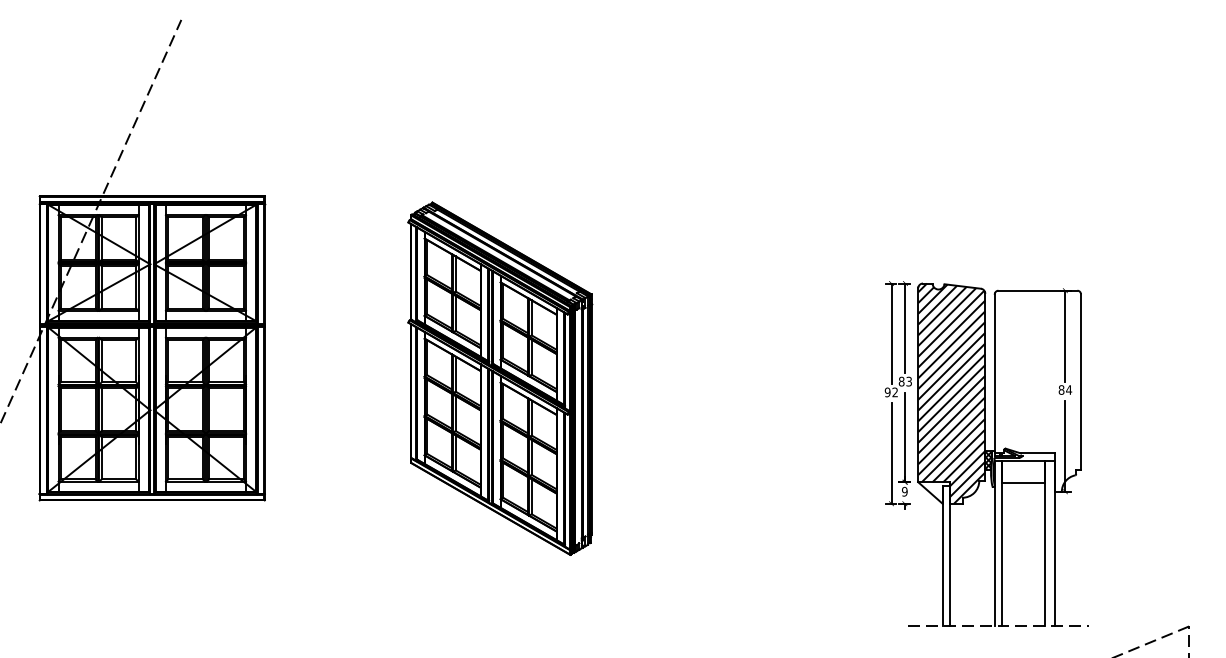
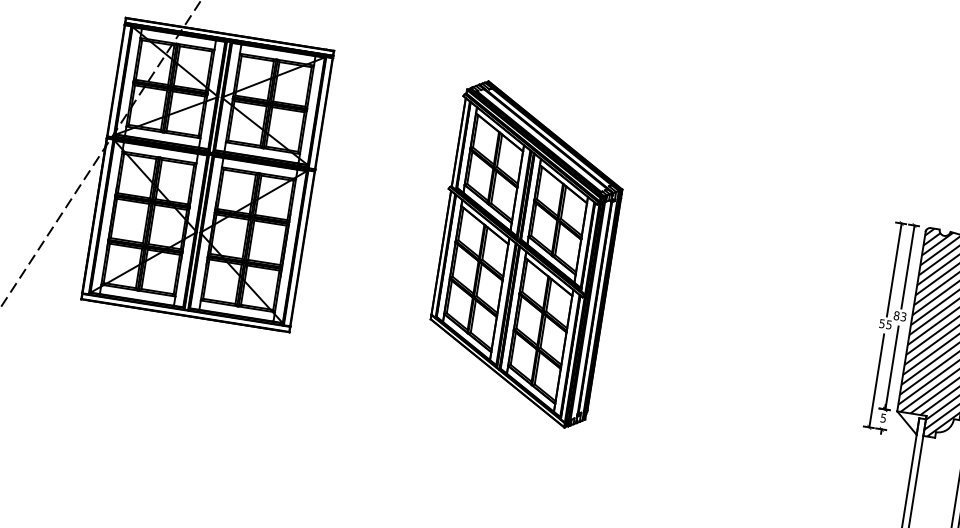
text: (890, 392) -> (884, 324), 92 -> 55
text: (904, 491) -> (883, 417), 9 -> 5

